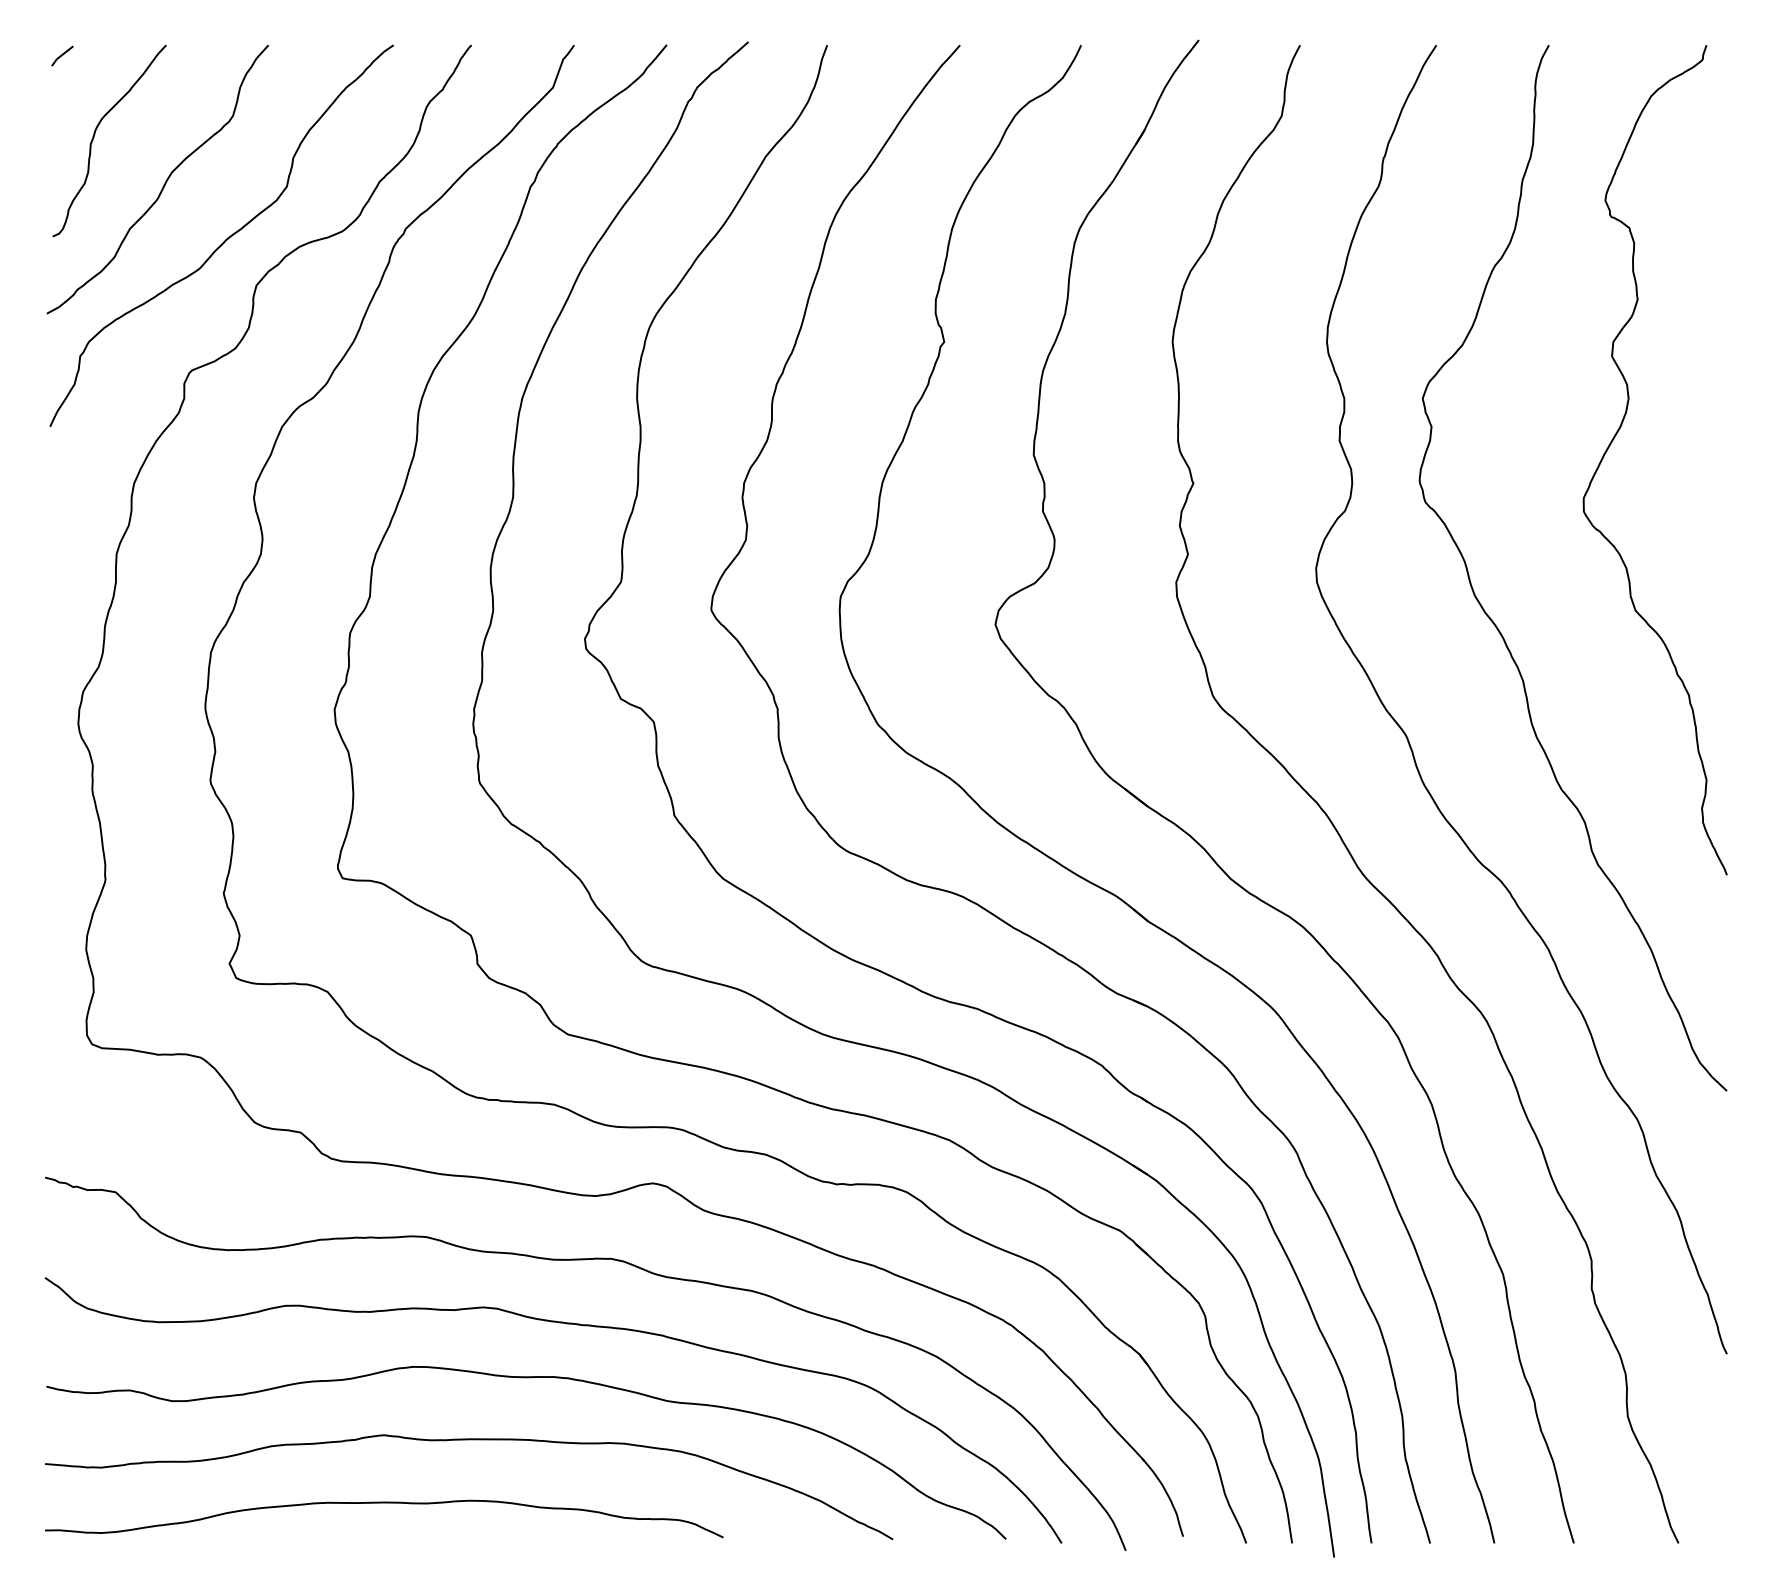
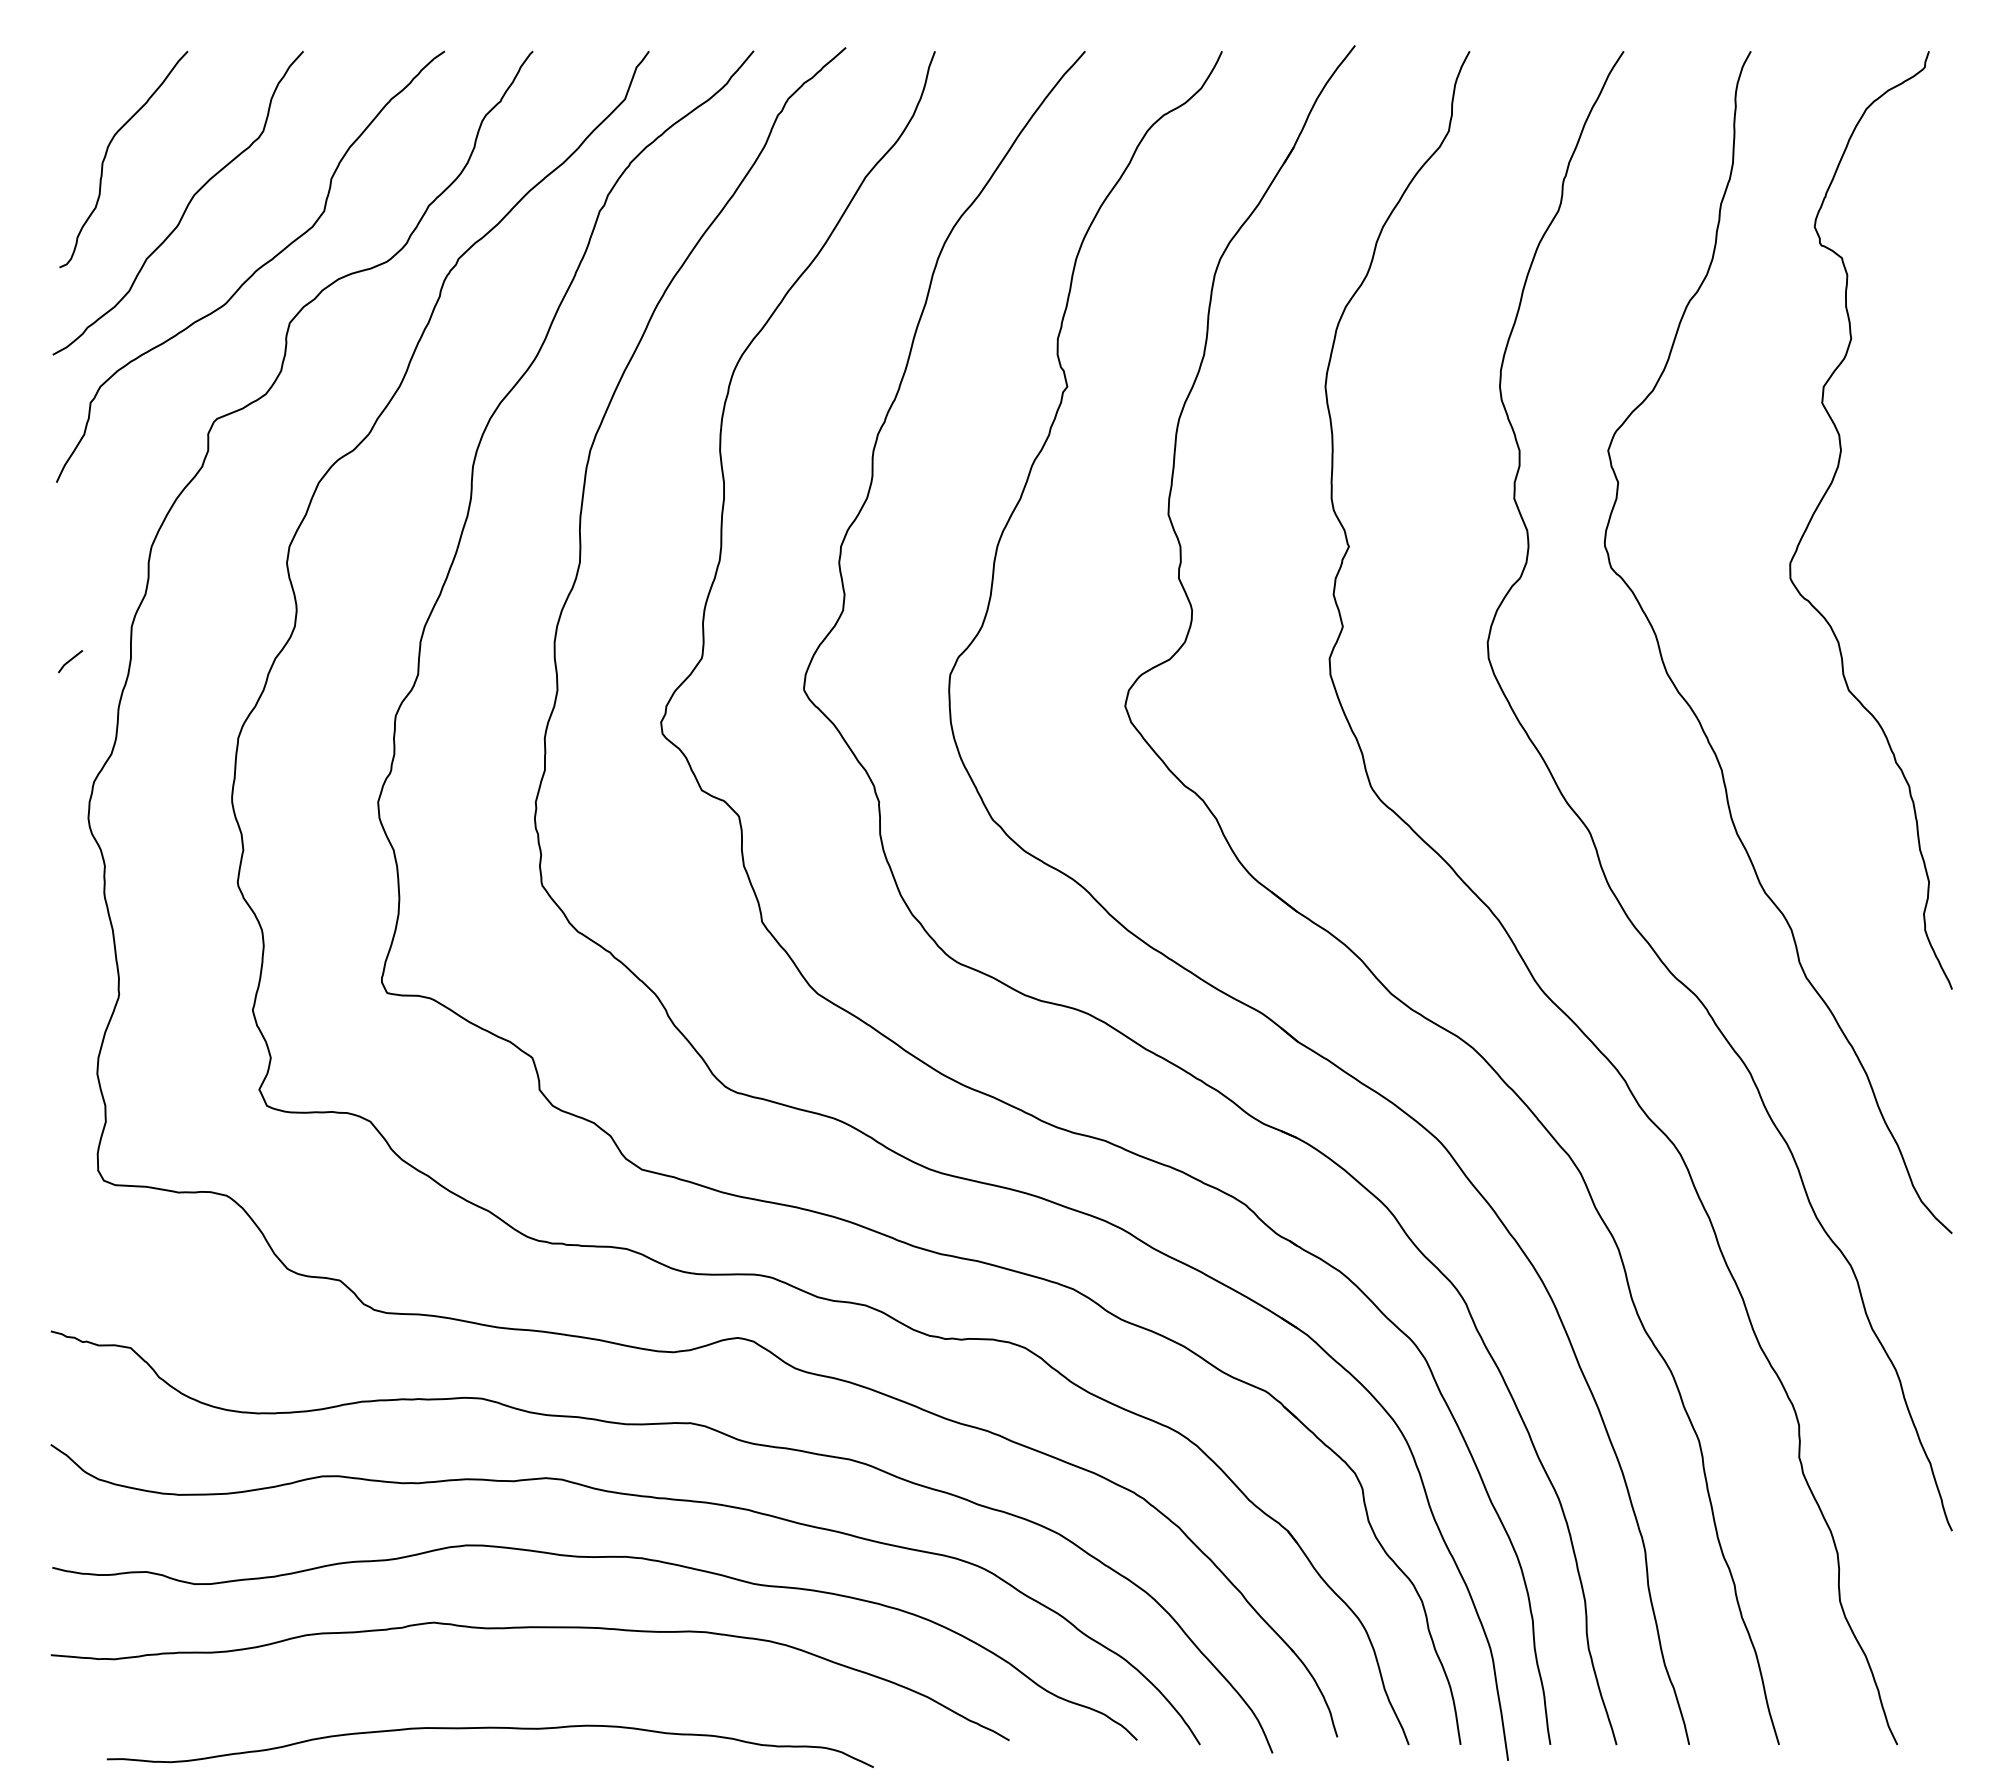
line: (62, 56) -> (70, 661), moved
curve: (383, 1503) -> (489, 1728), moved

